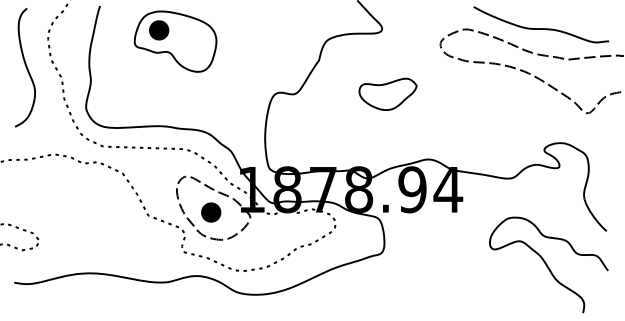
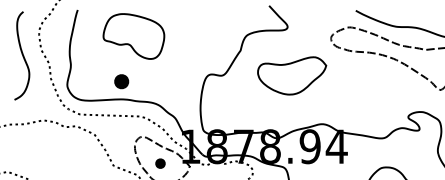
part: (159, 30) -> (121, 81), moved
part: (387, 93) -> (291, 75), size x1.6
part: (211, 212) -> (160, 163), size x0.7

